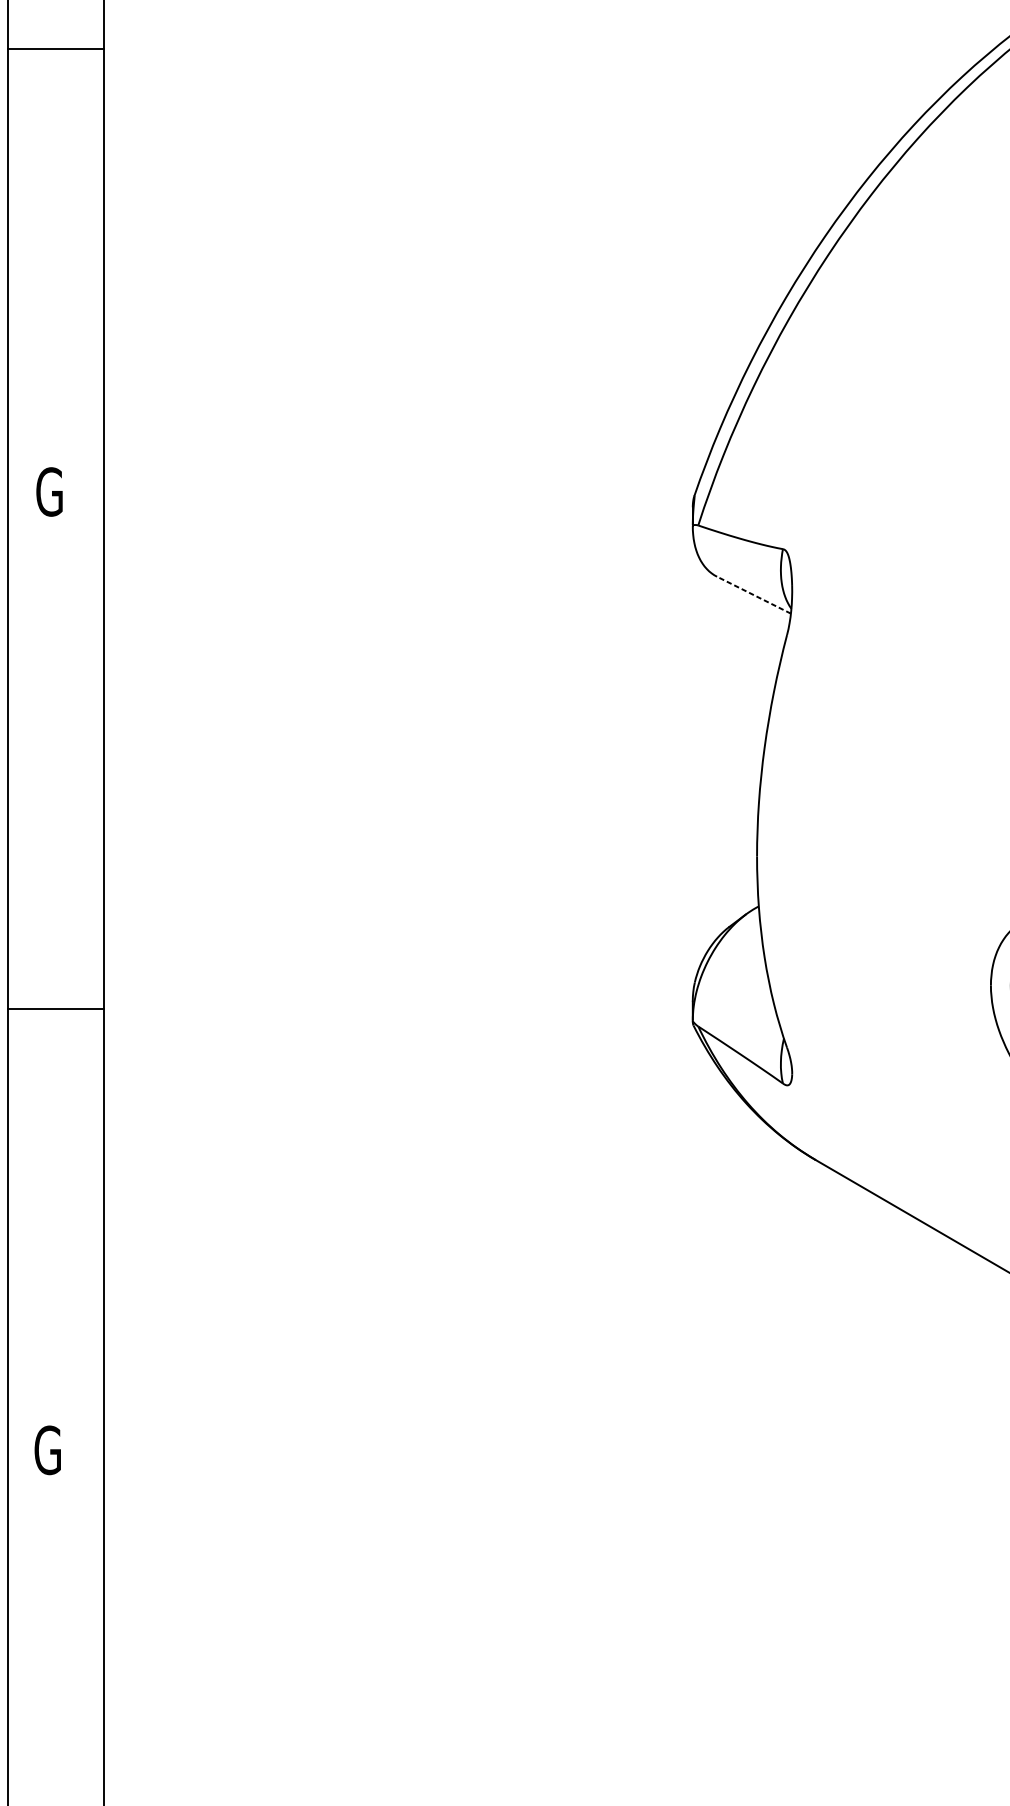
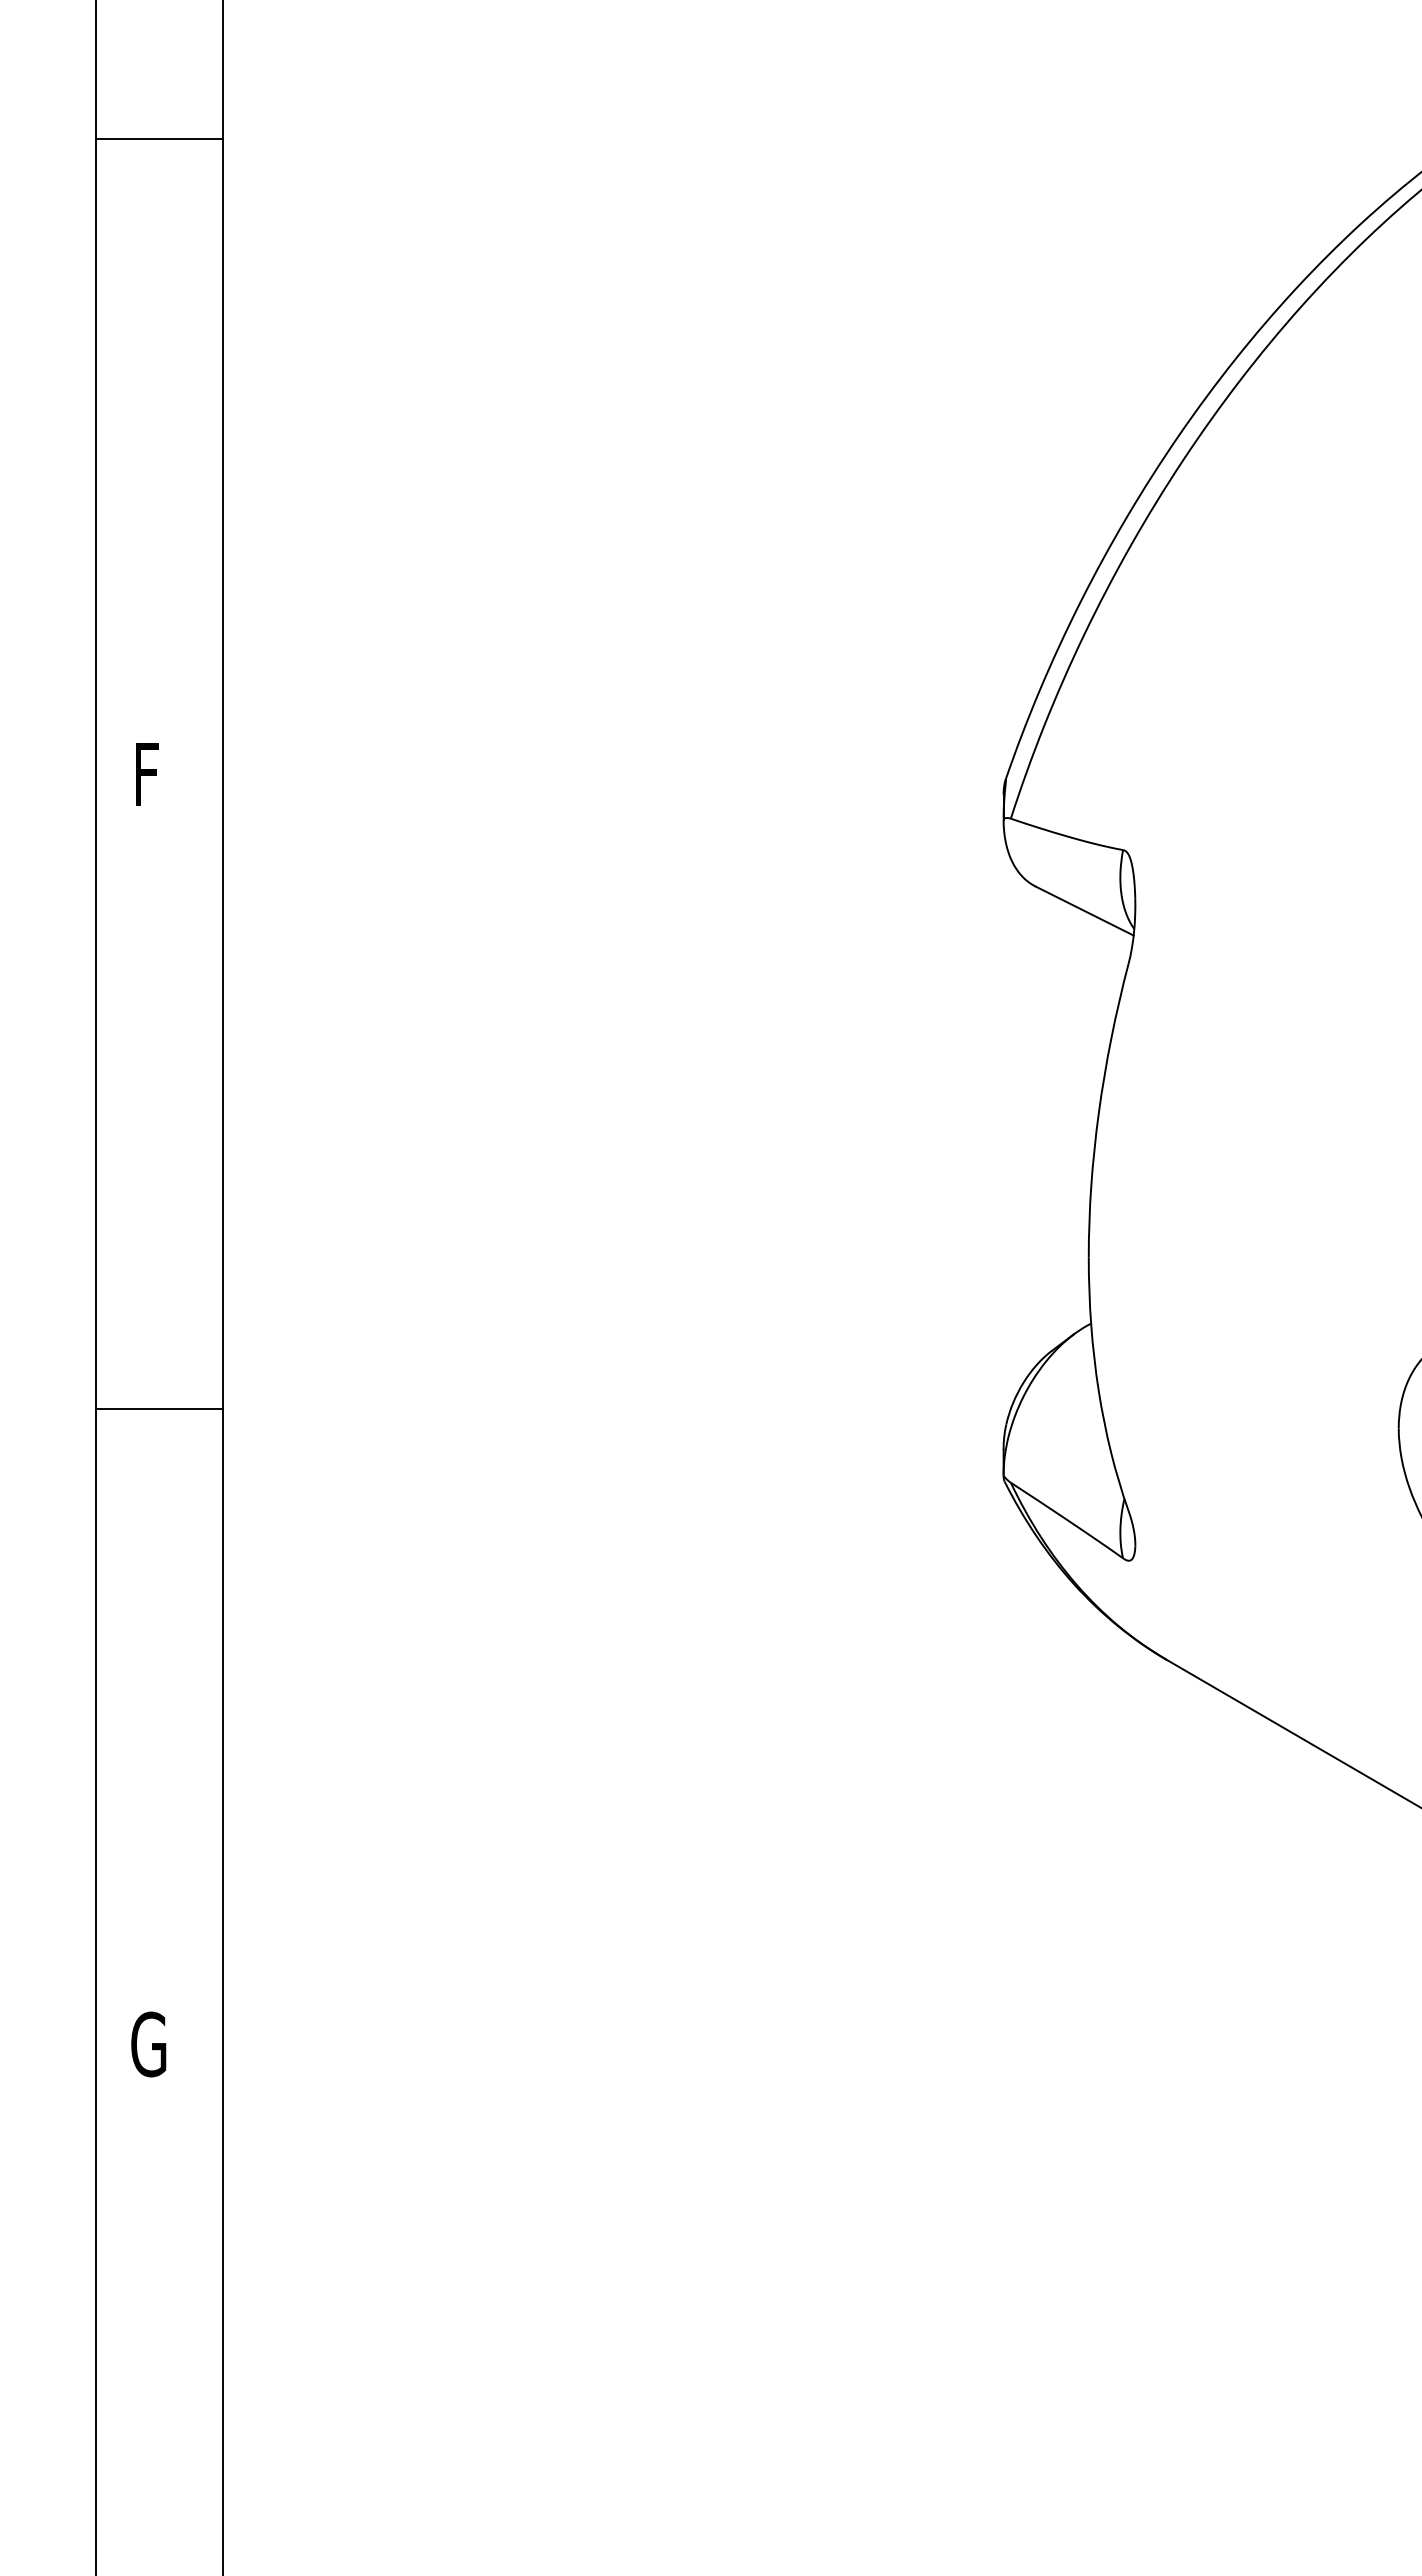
line: (55, 49) -> (158, 139), moved
text: (49, 492) -> (150, 774), G -> F
line: (753, 595) -> (1084, 911), dashed -> solid
line: (55, 1008) -> (158, 1409), moved

